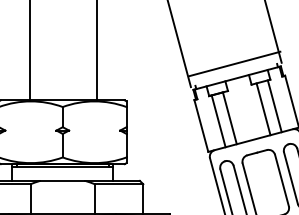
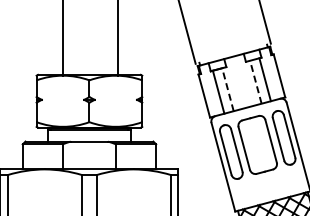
line: (234, 63) -> (231, 44), removed
line: (263, 108) -> (255, 81), solid -> dashed
line: (229, 118) -> (227, 89), solid -> dashed

